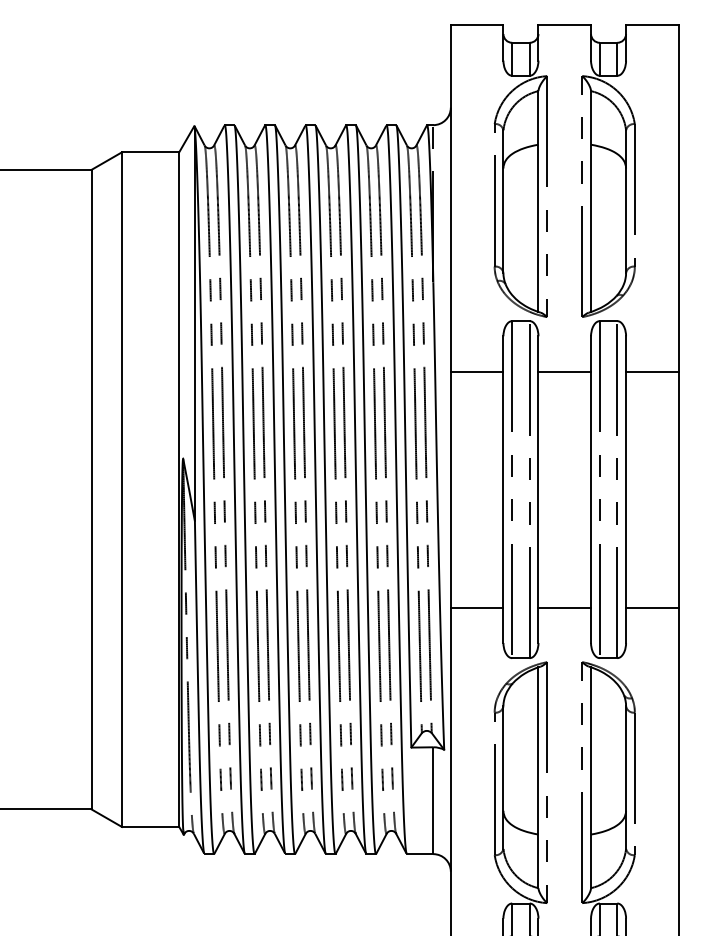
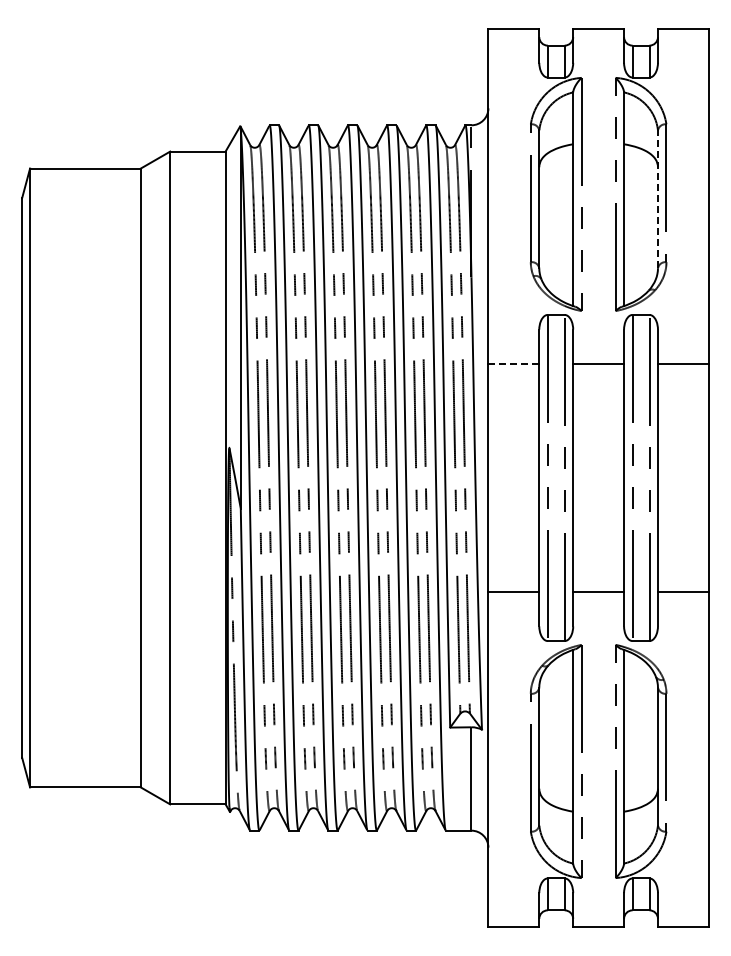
line: (625, 201) -> (657, 199), solid -> dashed
line: (477, 371) -> (514, 363), solid -> dashed

